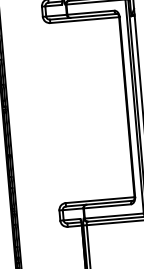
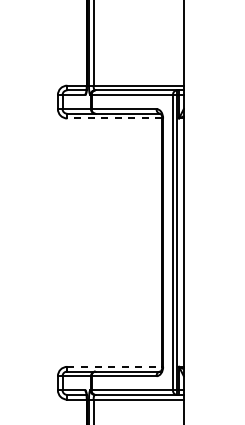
line: (84, 20) -> (114, 118), solid -> dashed
line: (100, 199) -> (115, 366), solid -> dashed

